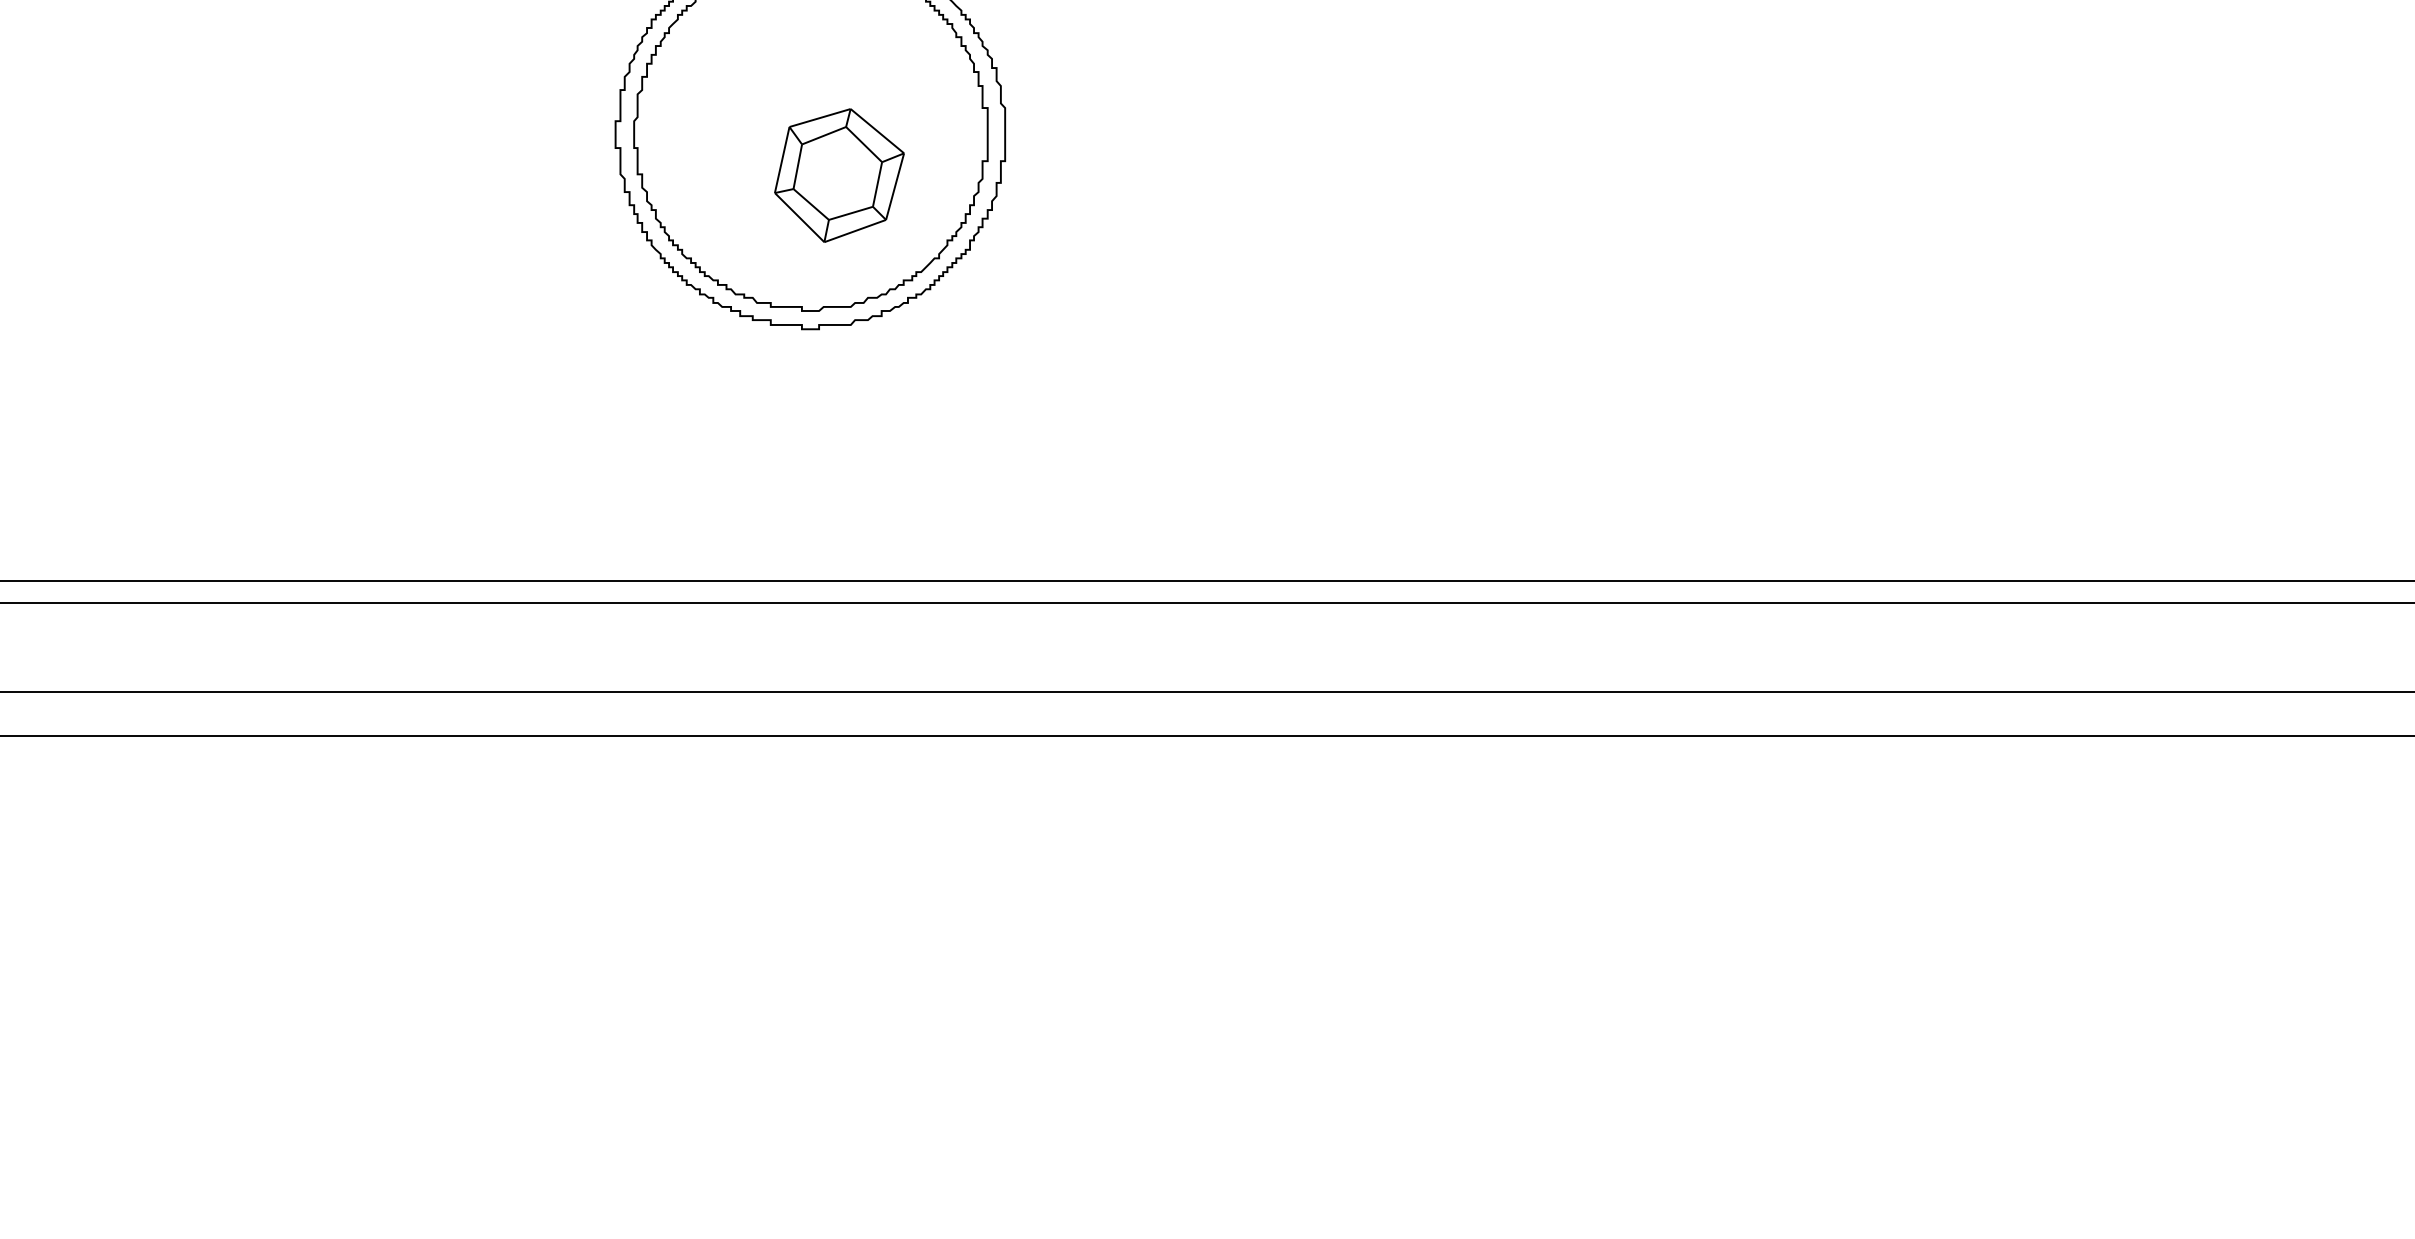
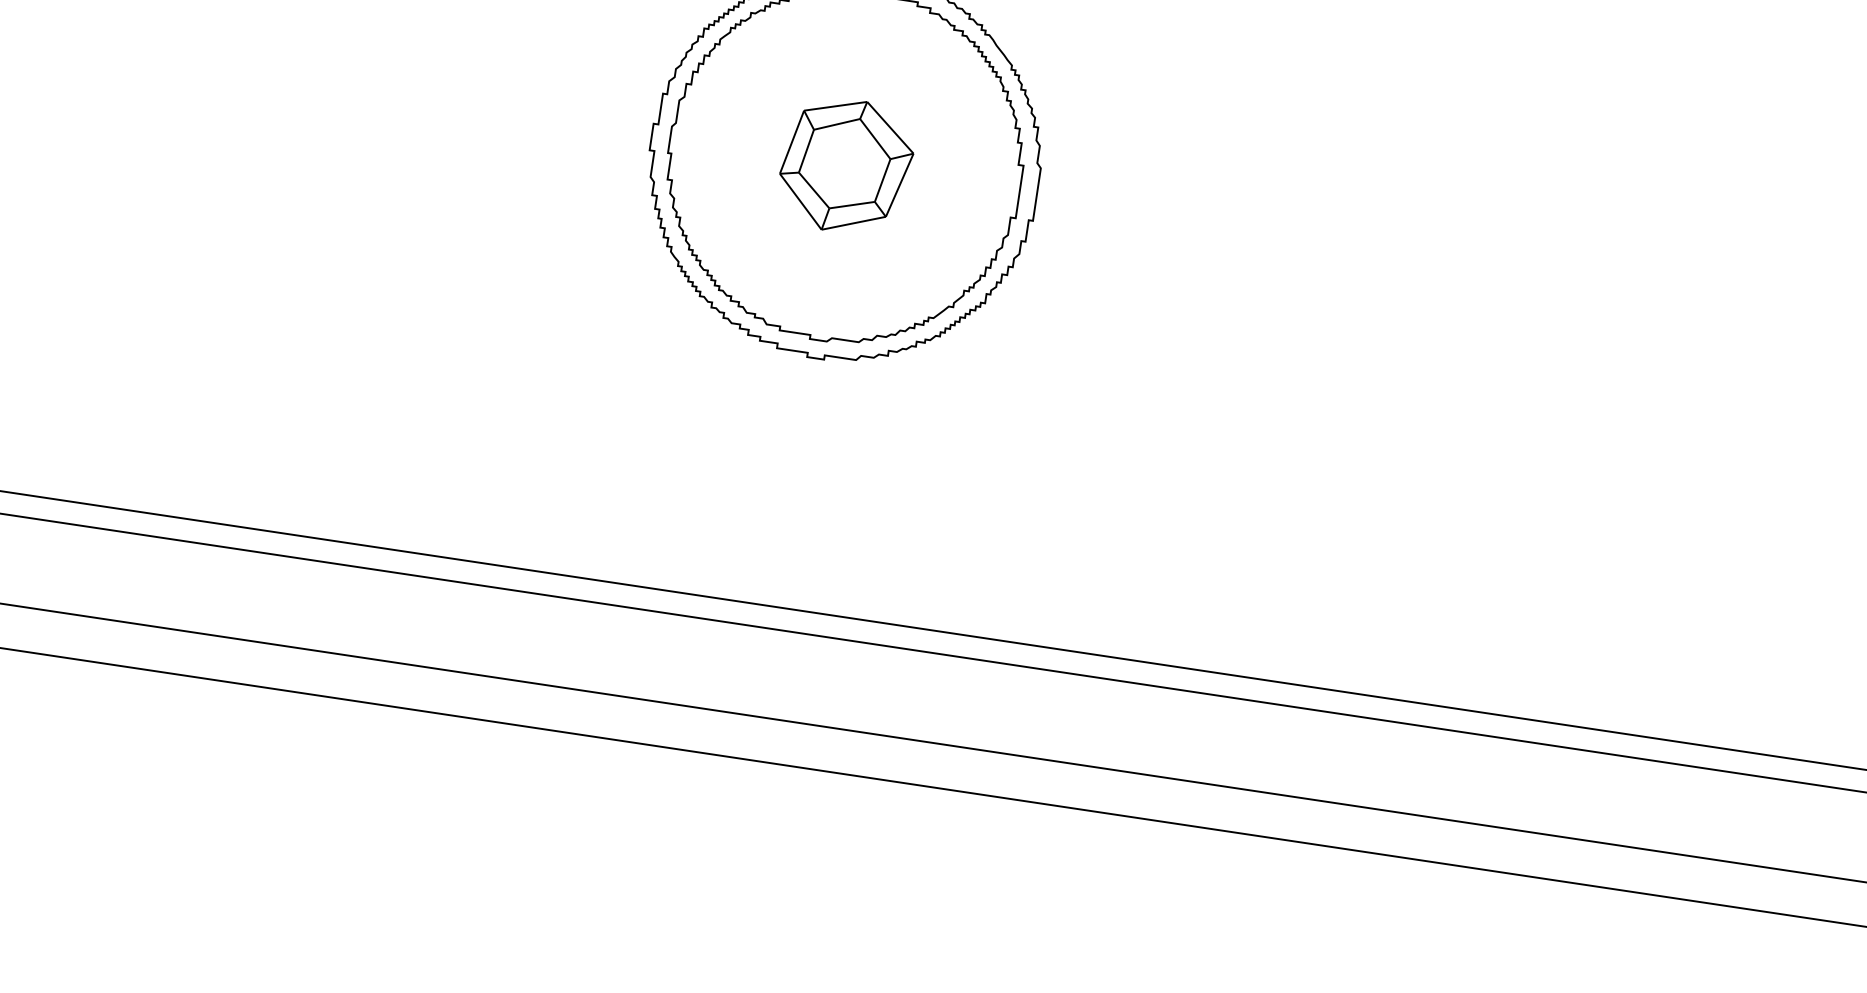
part: (839, 175) -> (846, 166), moved

